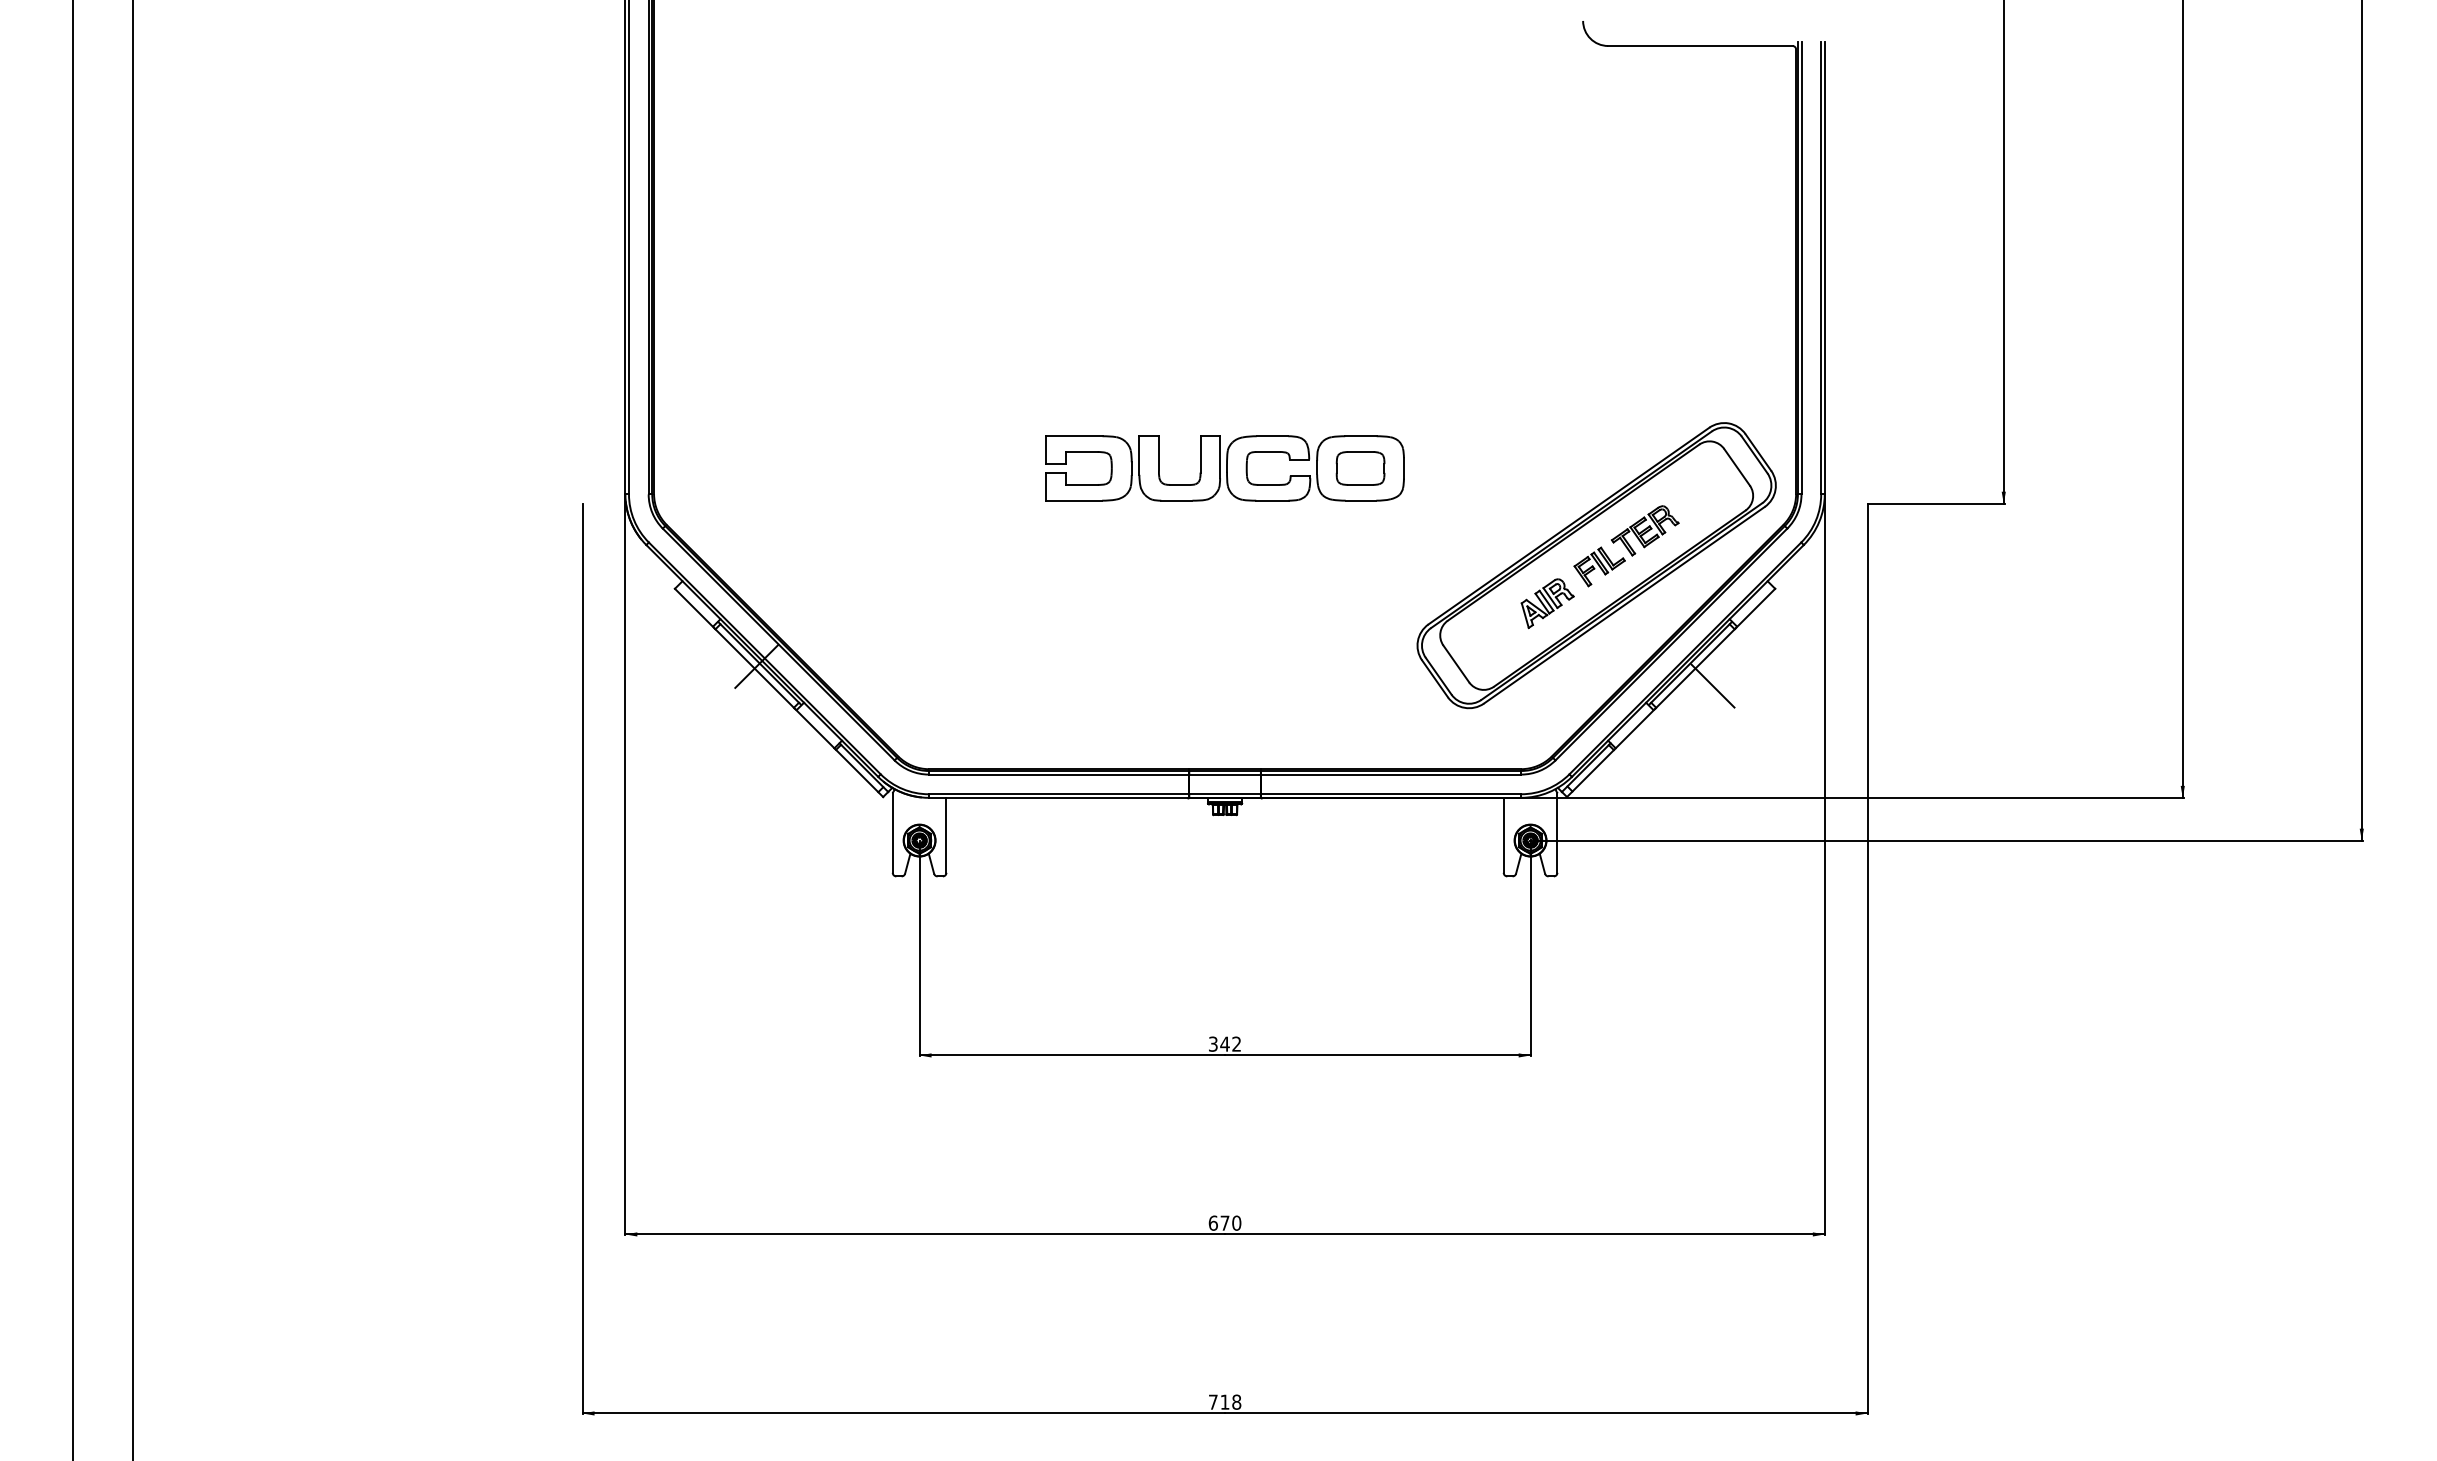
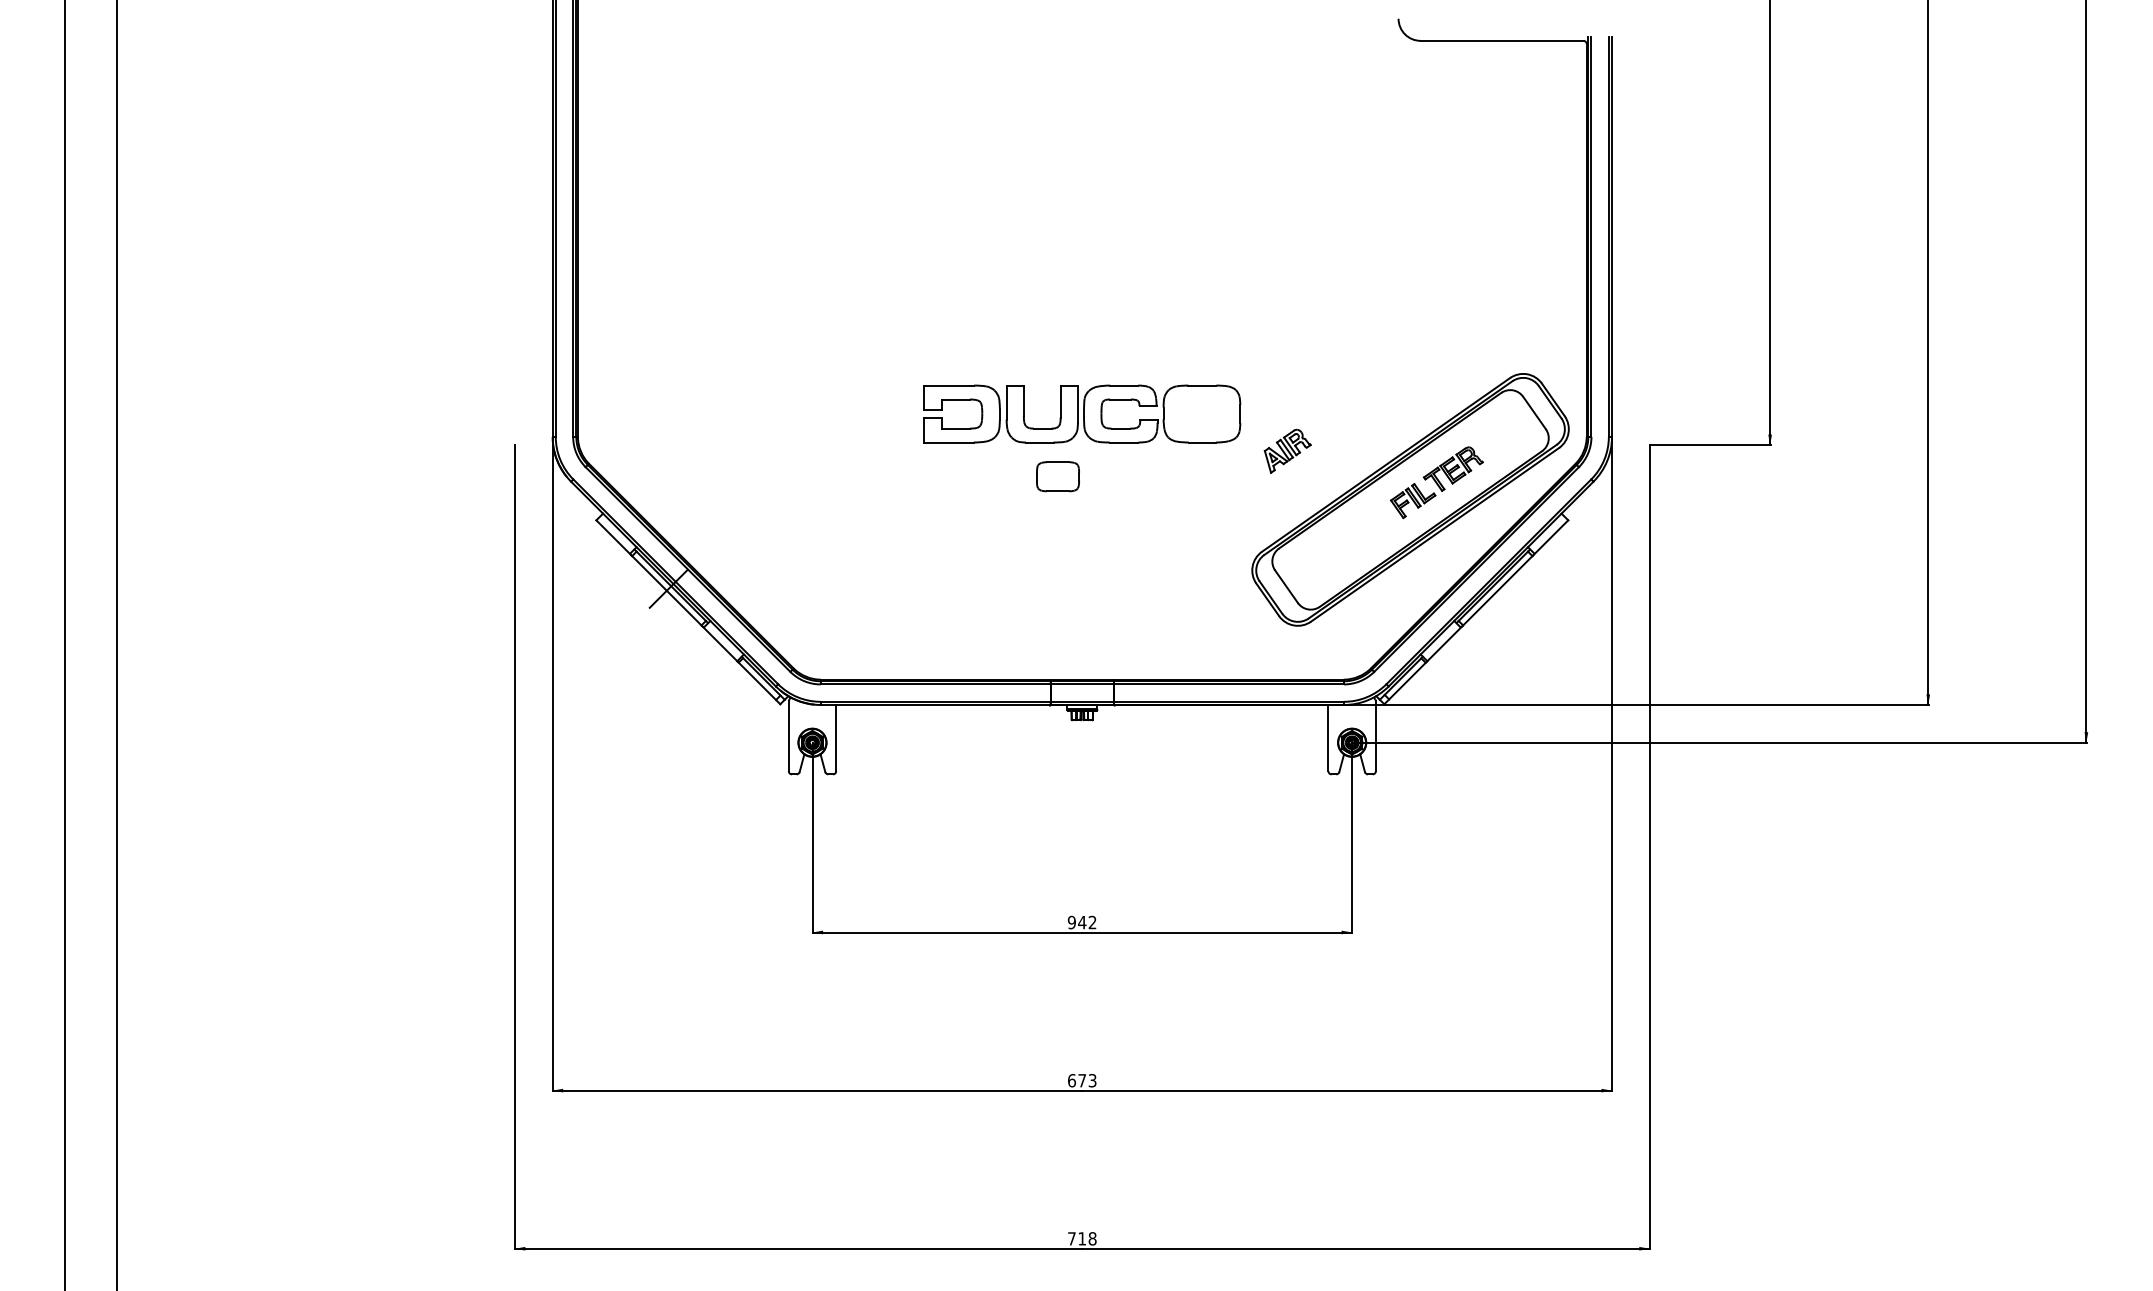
part: (1360, 468) -> (1057, 476), moved
part: (1547, 603) -> (1287, 451), moved
line: (1712, 685) -> (1512, 605), removed
text: (1212, 1043) -> (1071, 921), 342 -> 942
text: (1236, 1222) -> (1092, 1080), 670 -> 673

